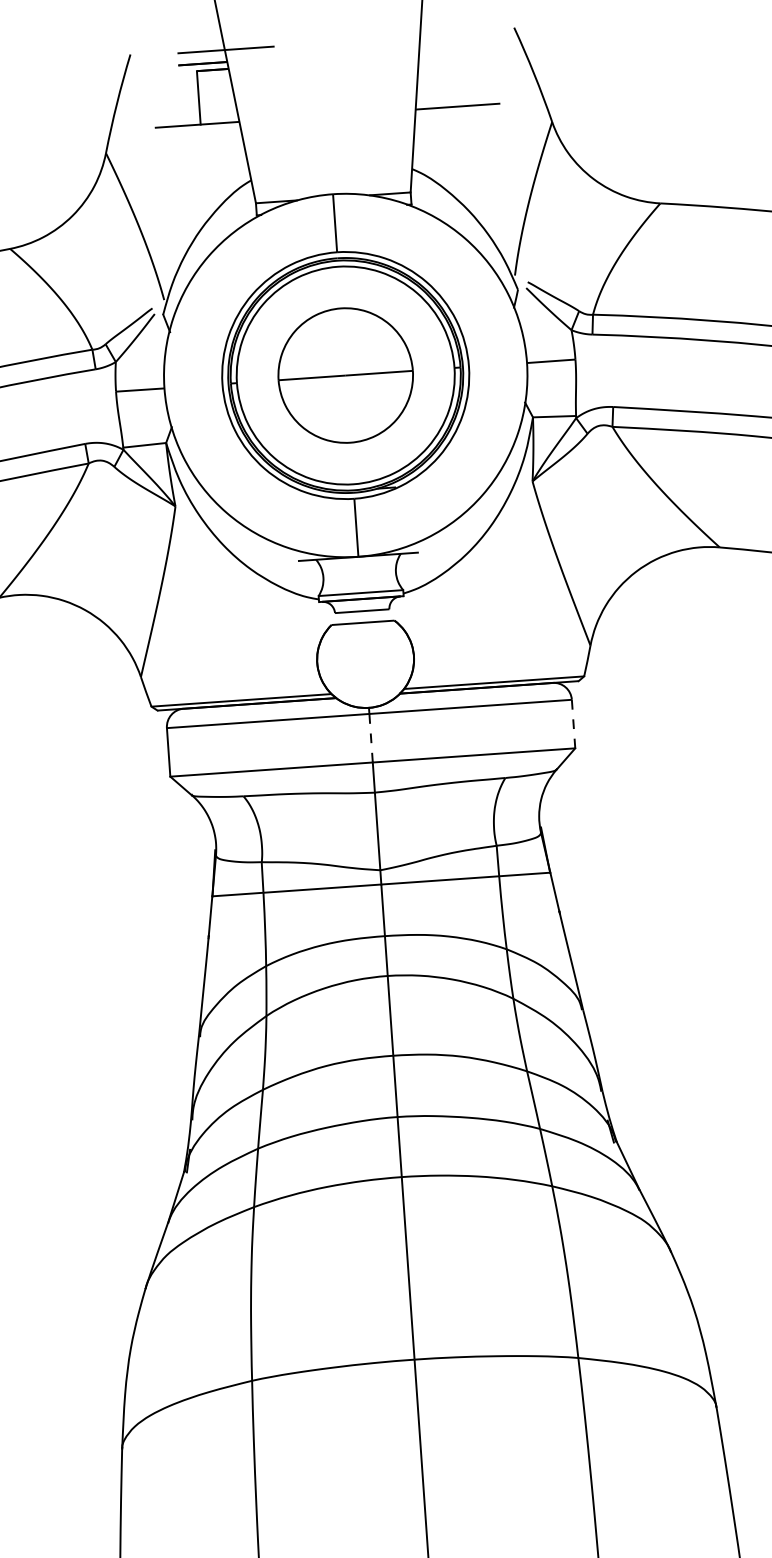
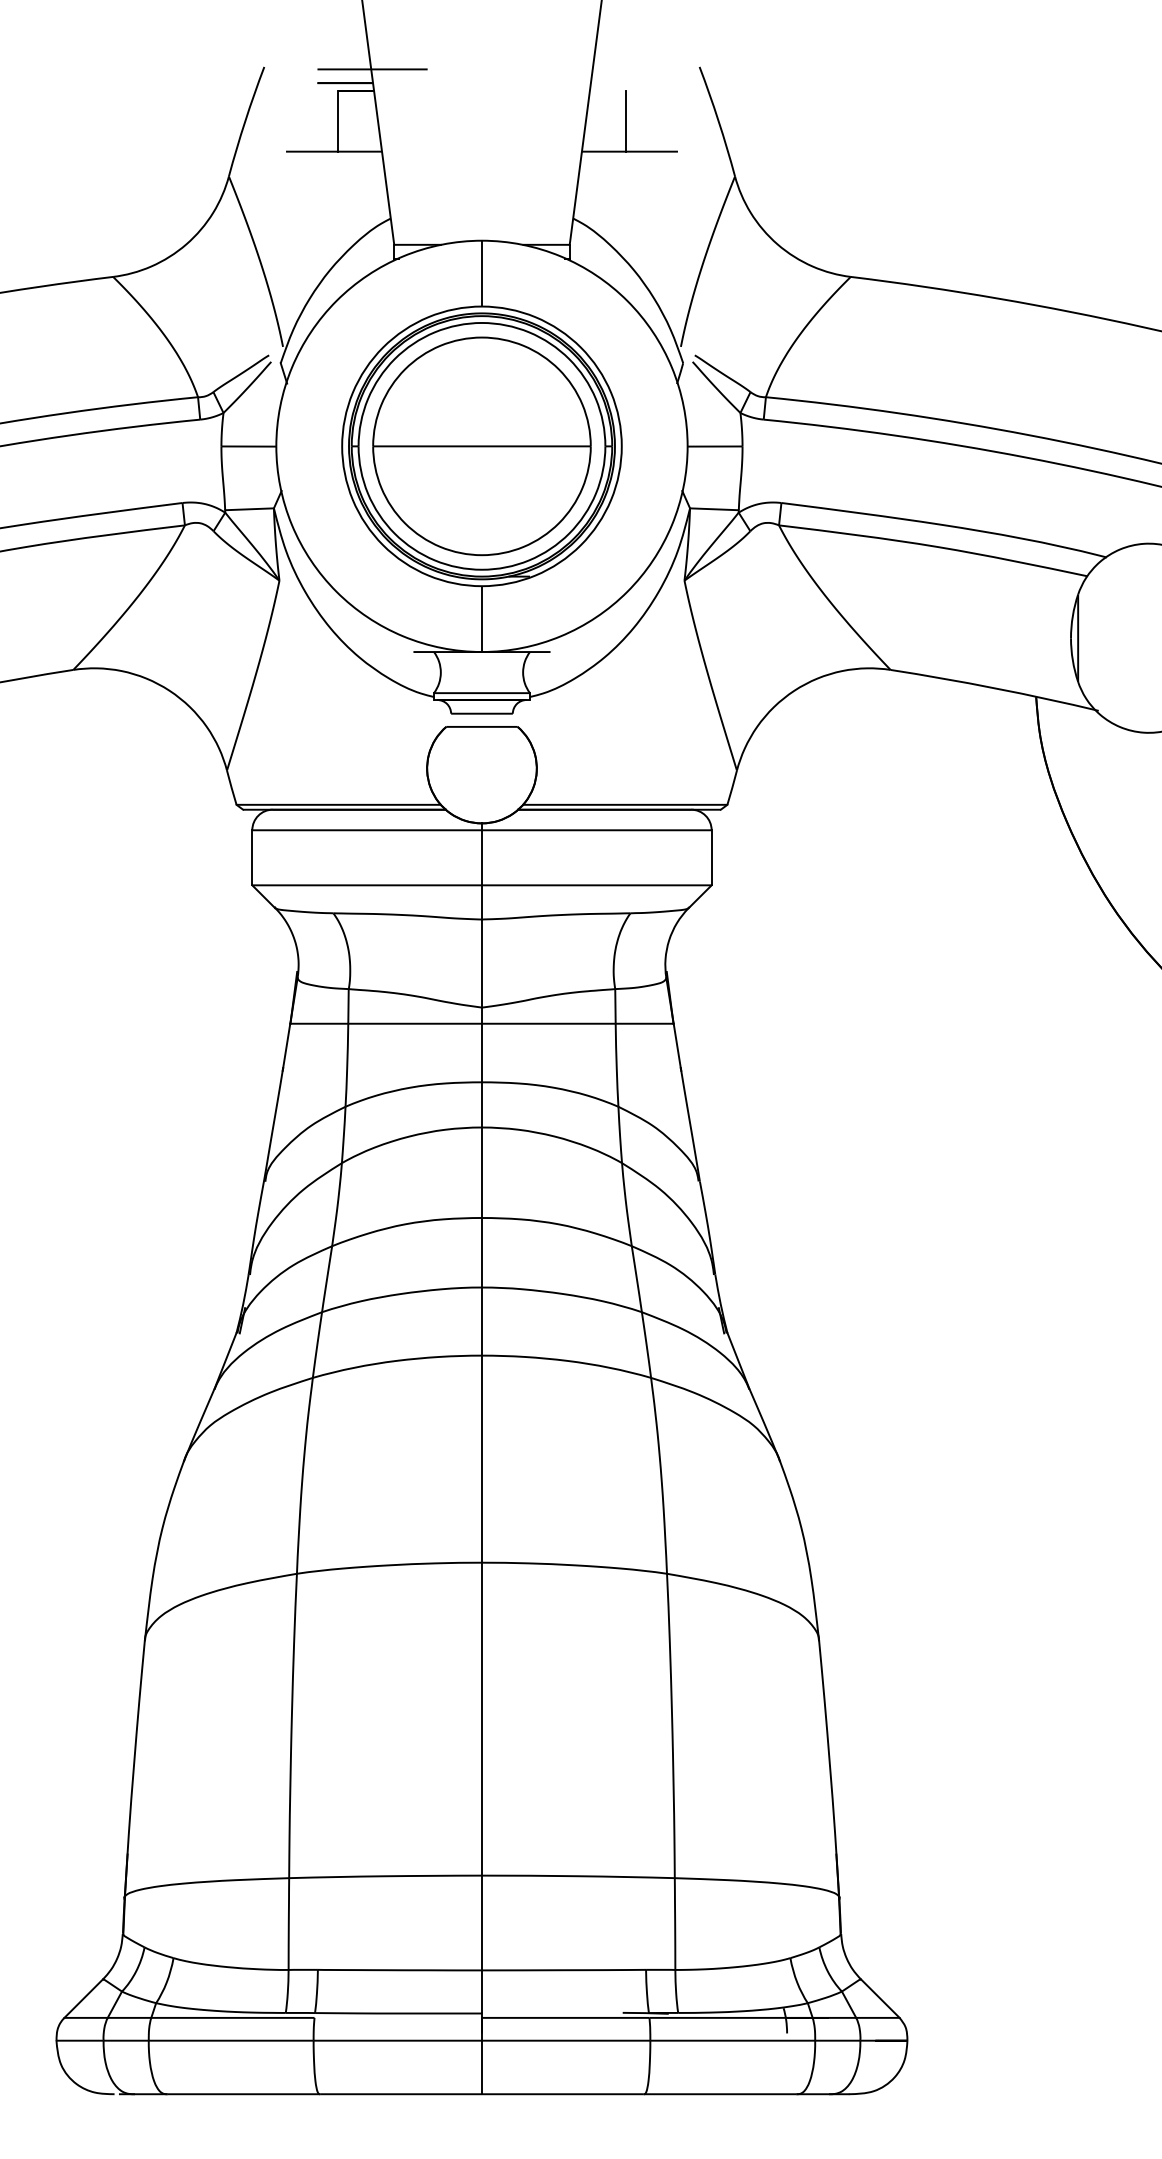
line: (452, 80) -> (625, 121), added
part: (345, 375) -> (481, 446), size x1.43
line: (573, 723) -> (711, 857), dashed -> solid
line: (370, 737) -> (481, 857), dashed -> solid

